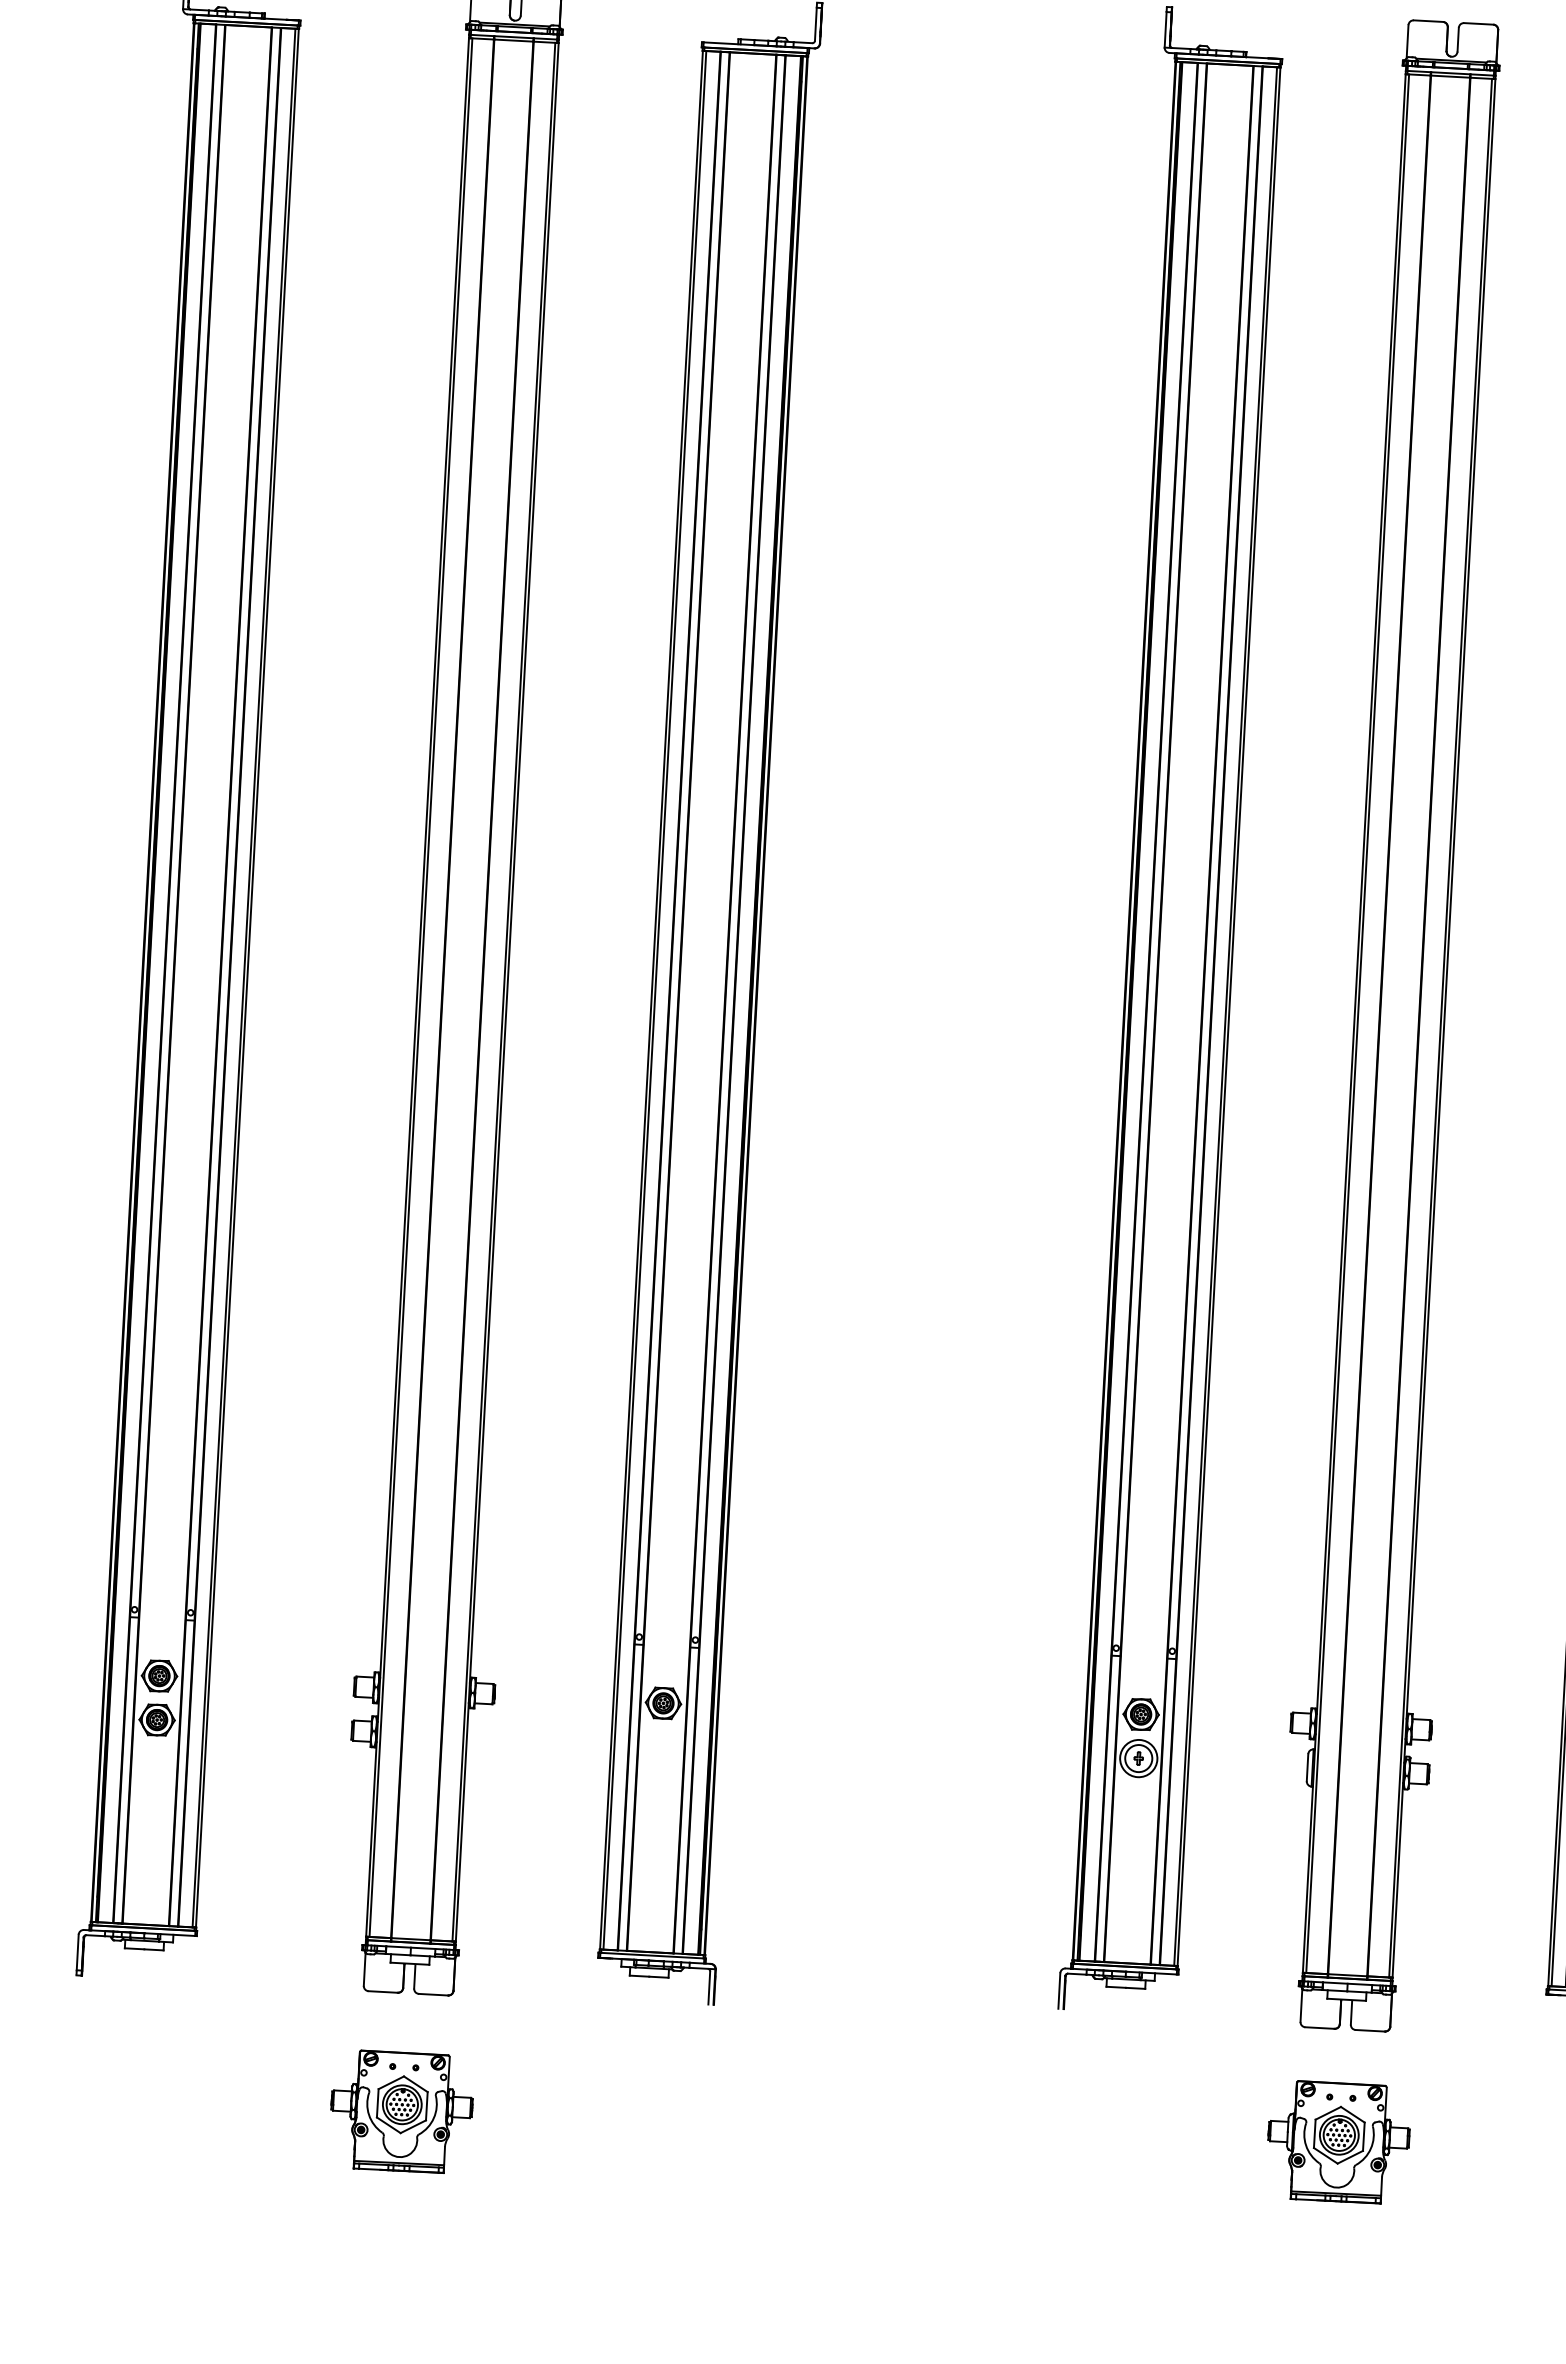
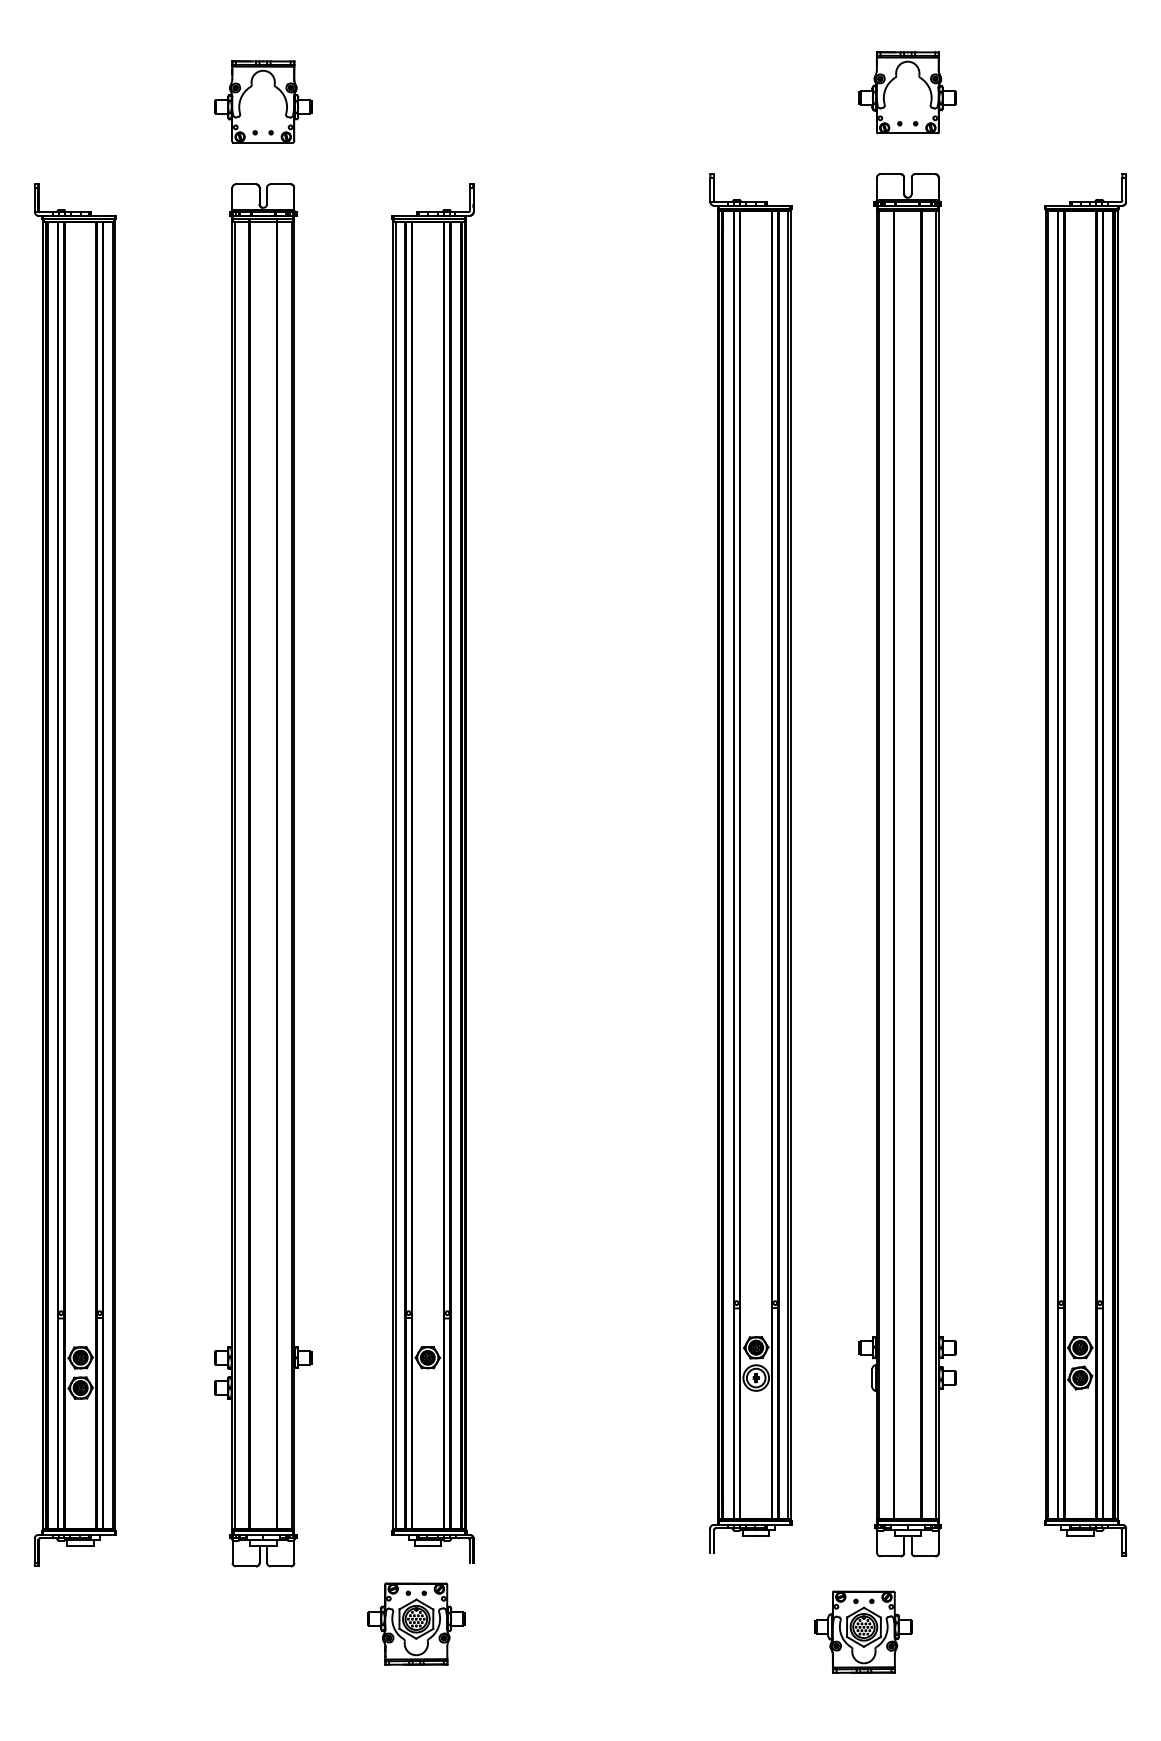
part: (402, 2111) -> (416, 1623), moved
part: (1338, 2141) -> (863, 1631), moved

